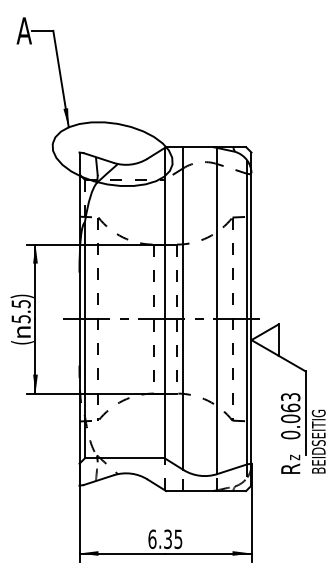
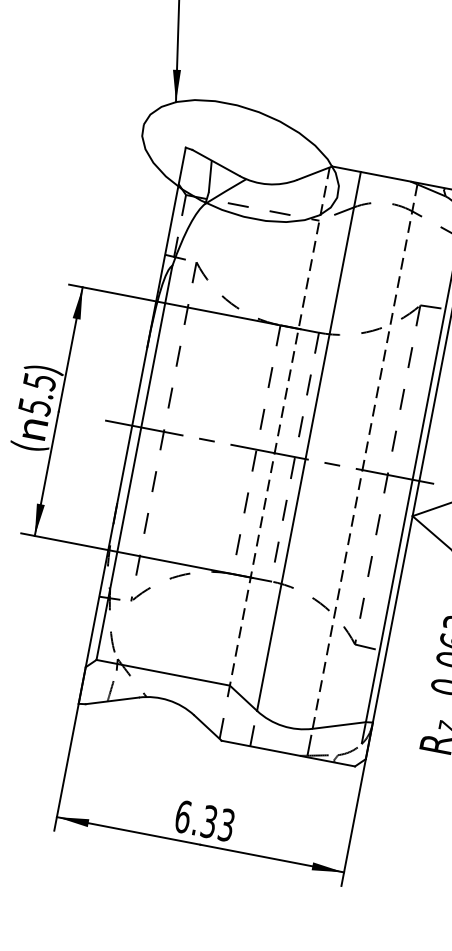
line: (164, 303) -> (279, 427), solid -> dashed
line: (217, 311) -> (365, 457), solid -> dashed
text: (178, 538) -> (226, 823), 6.35 -> 6.33

